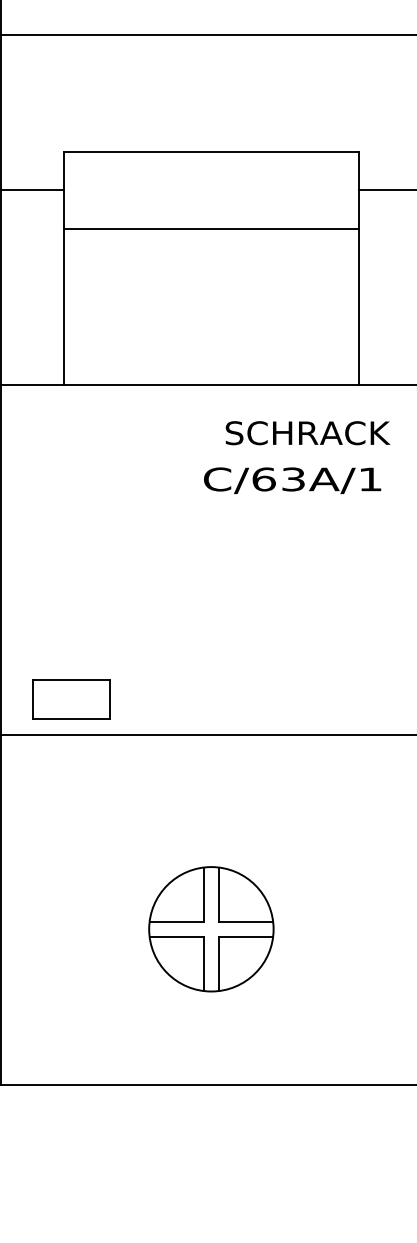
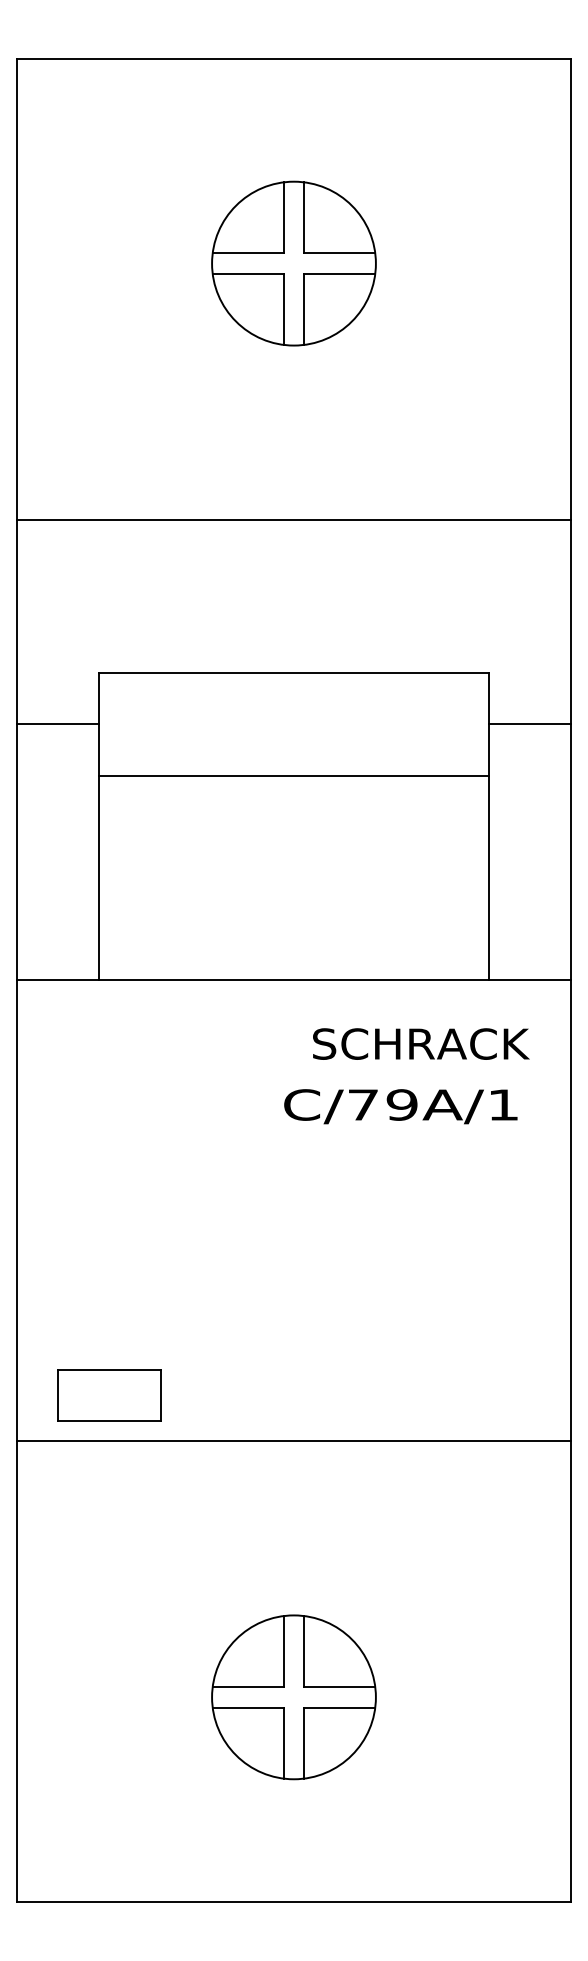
text: (278, 479) -> (382, 1104), C/63A/1 -> C/79A/1

